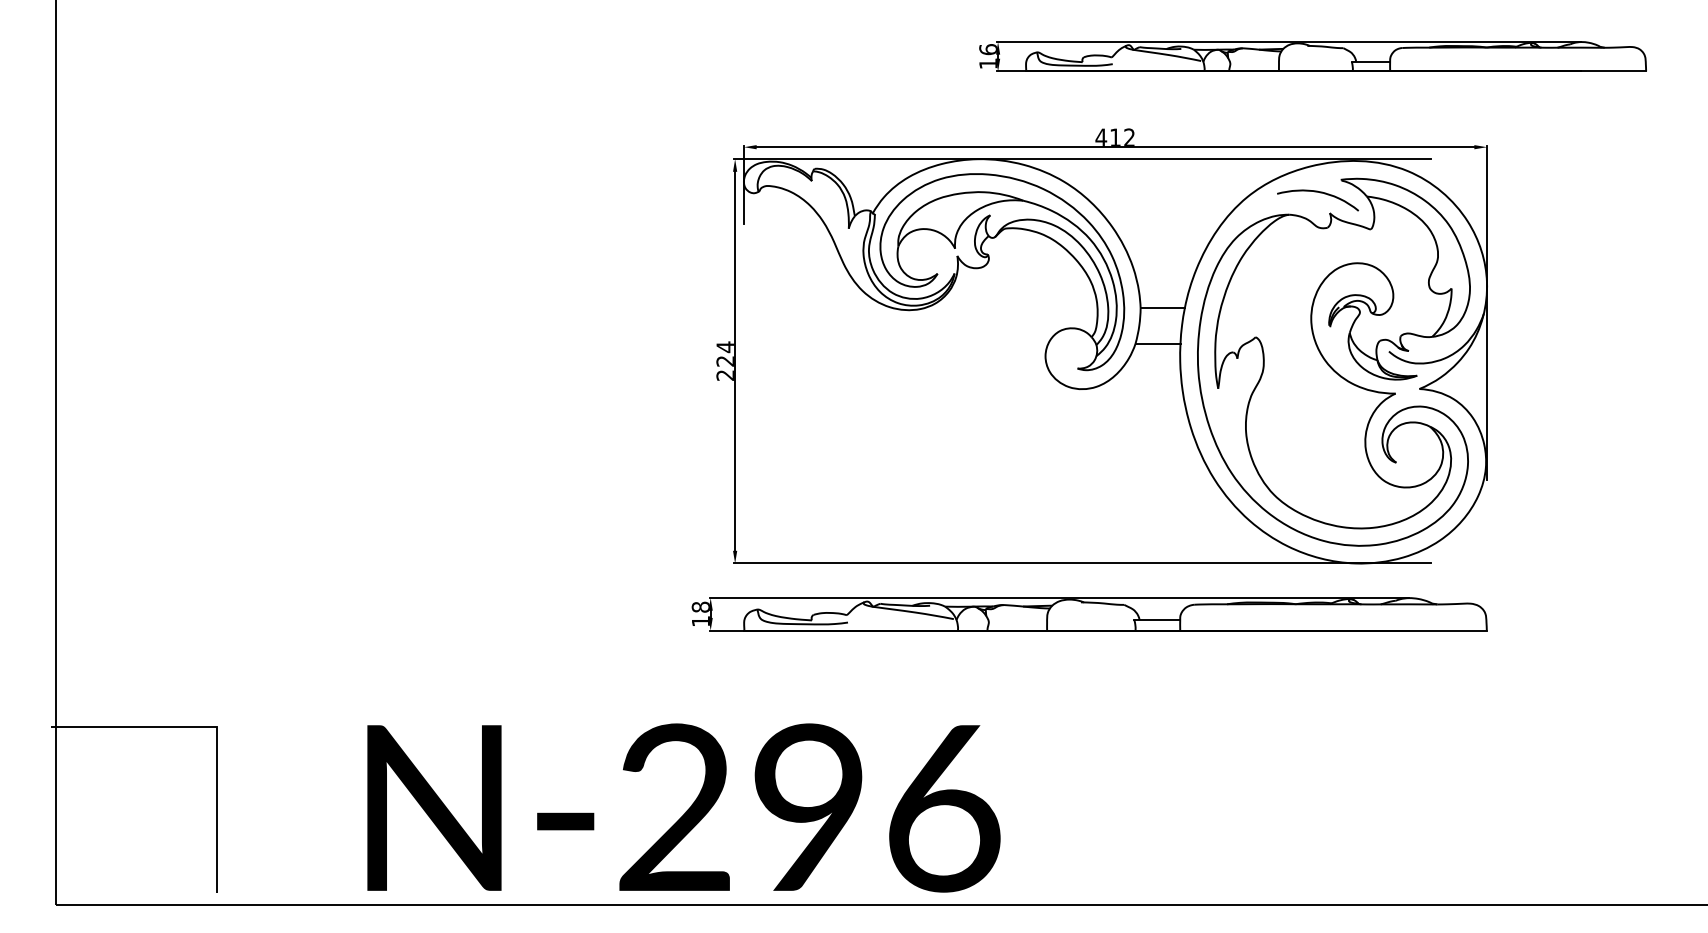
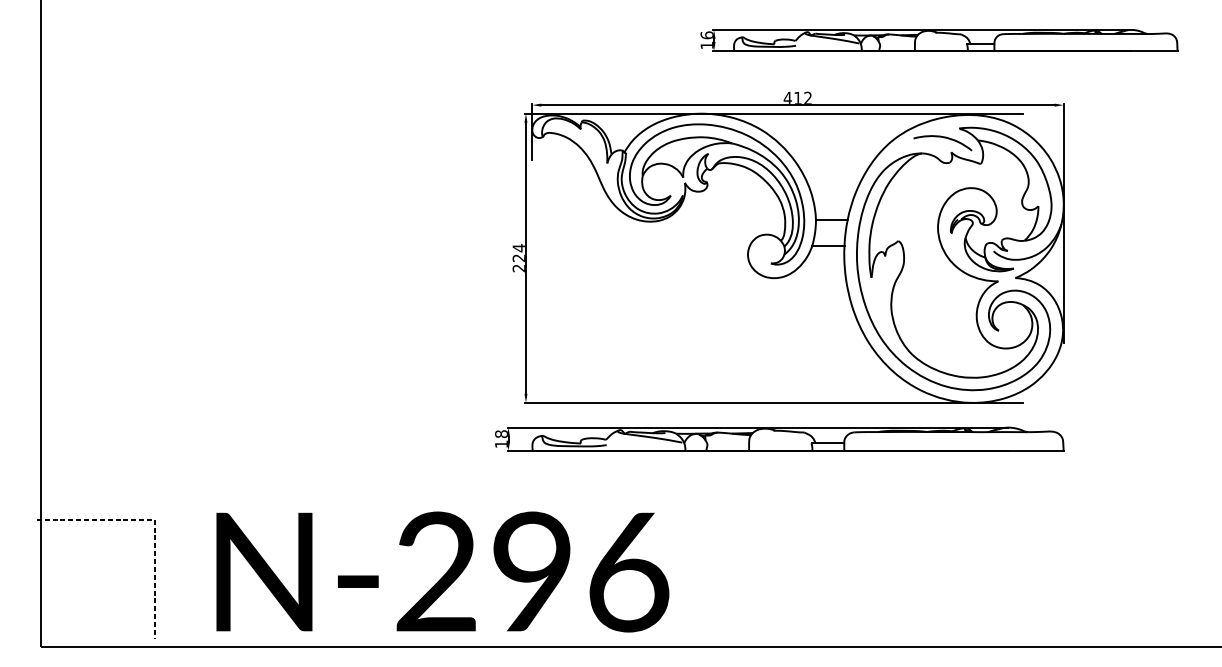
line: (216, 727) -> (155, 520), solid -> dashed
text: (683, 807) -> (442, 571), moved

